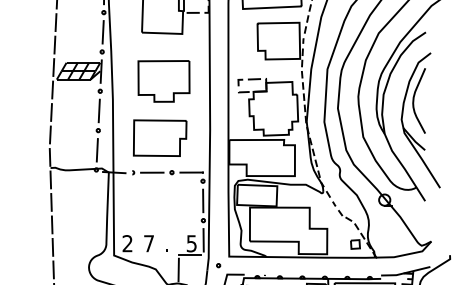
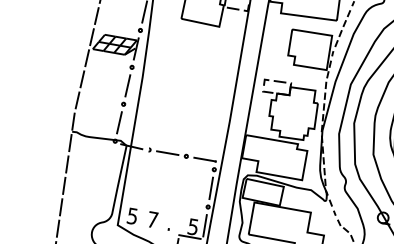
part: (163, 81) -> (193, 68), removed
part: (160, 137) -> (181, 121), removed
text: (127, 243) -> (132, 216), 2 -> 5

